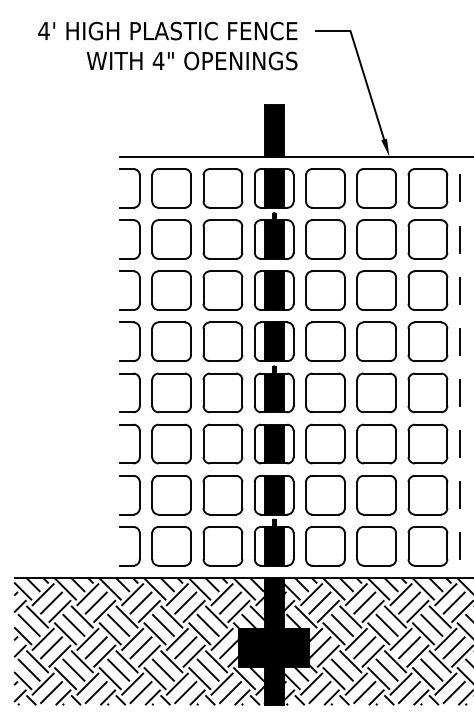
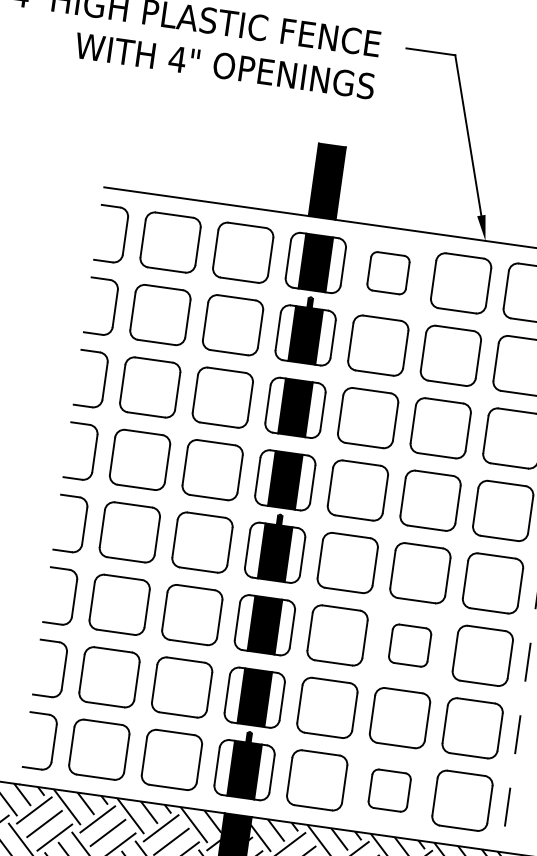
part: (325, 188) -> (388, 273), size x0.7
part: (376, 443) -> (410, 644), size x0.7
part: (376, 546) -> (389, 790), size x0.7

